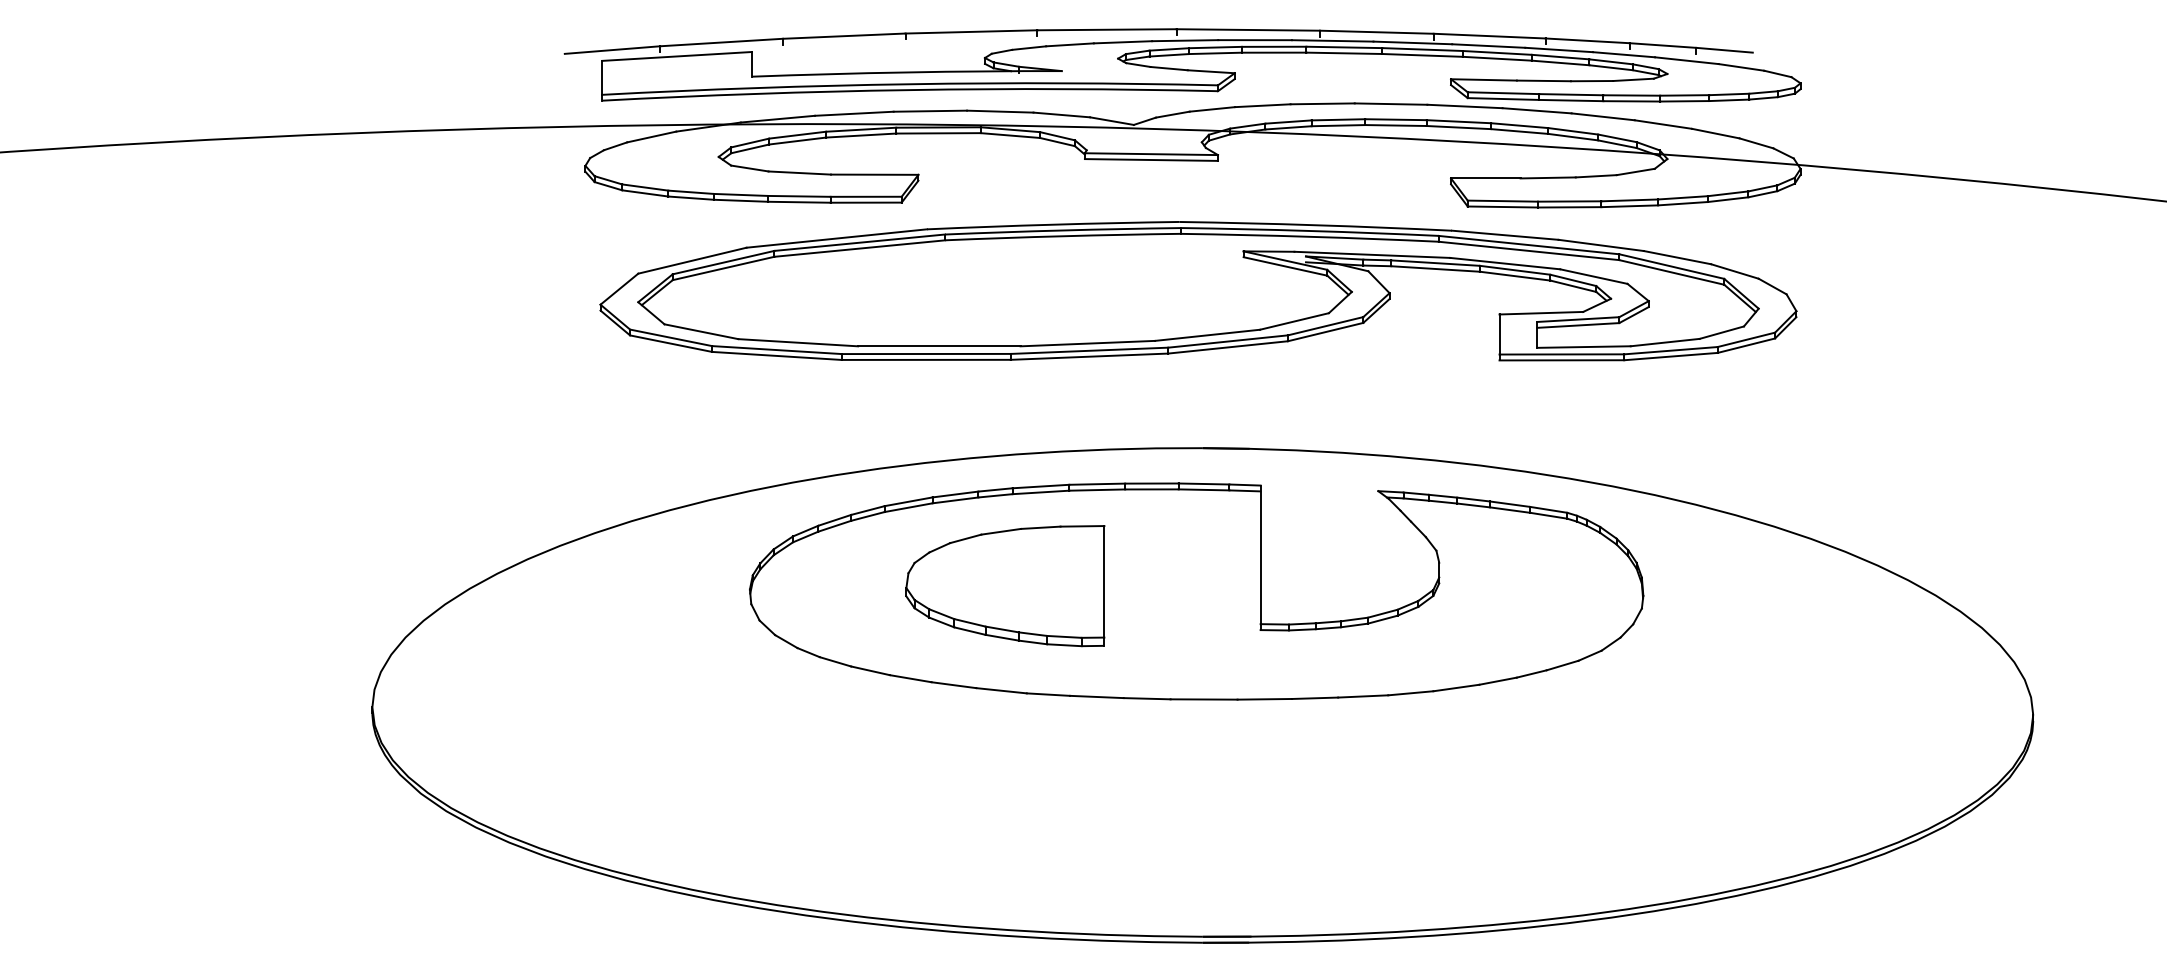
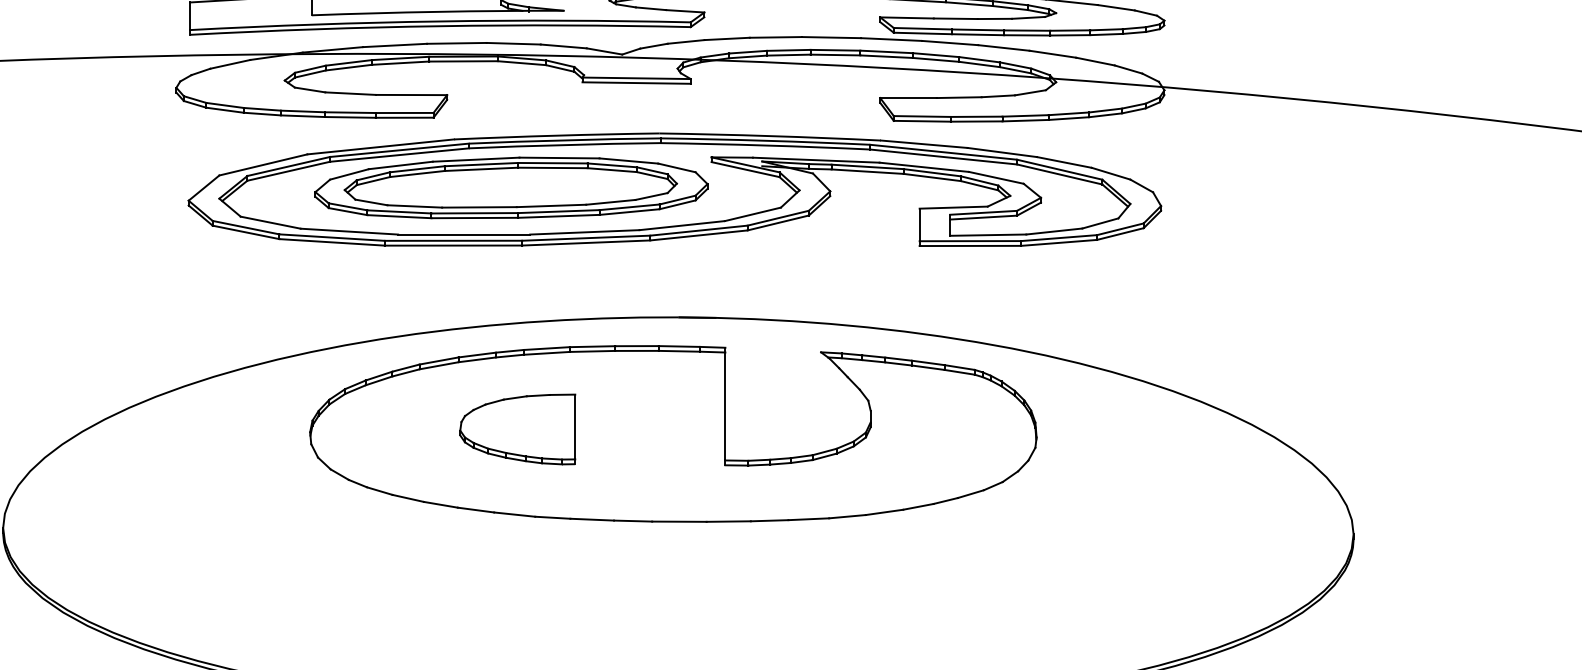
part: (997, 288) -> (511, 187), added
part: (1004, 585) -> (517, 429), size x0.71

